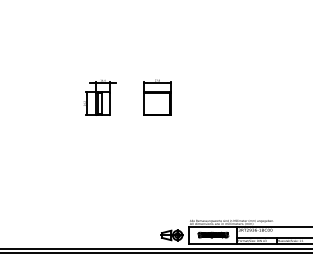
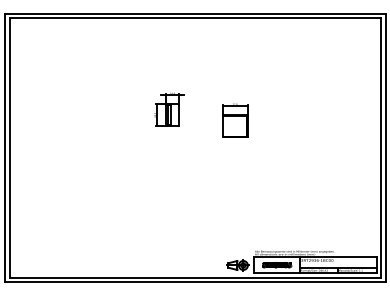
part: (99, 97) -> (169, 109), moved
part: (157, 97) -> (235, 120), moved

